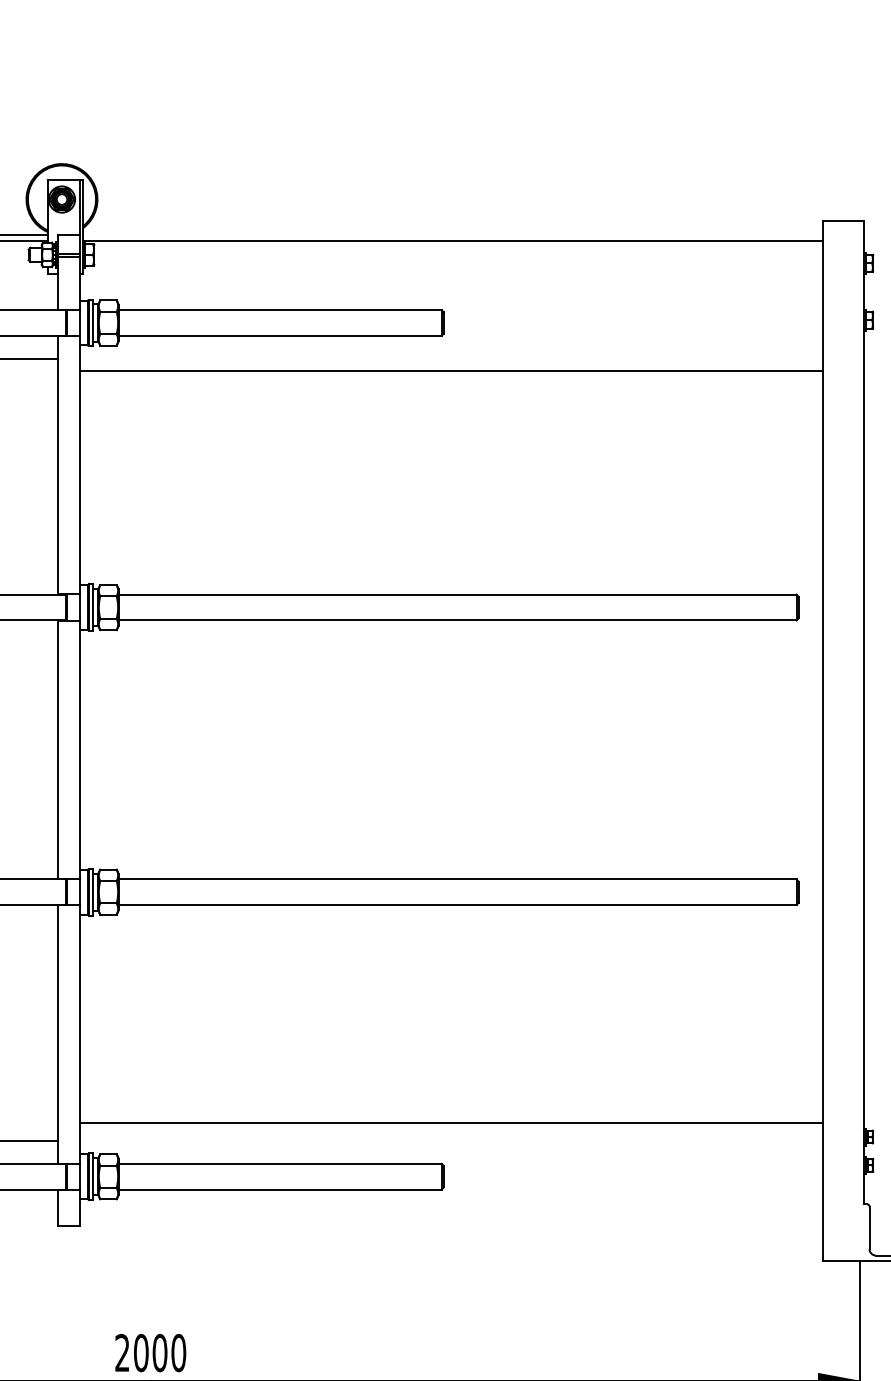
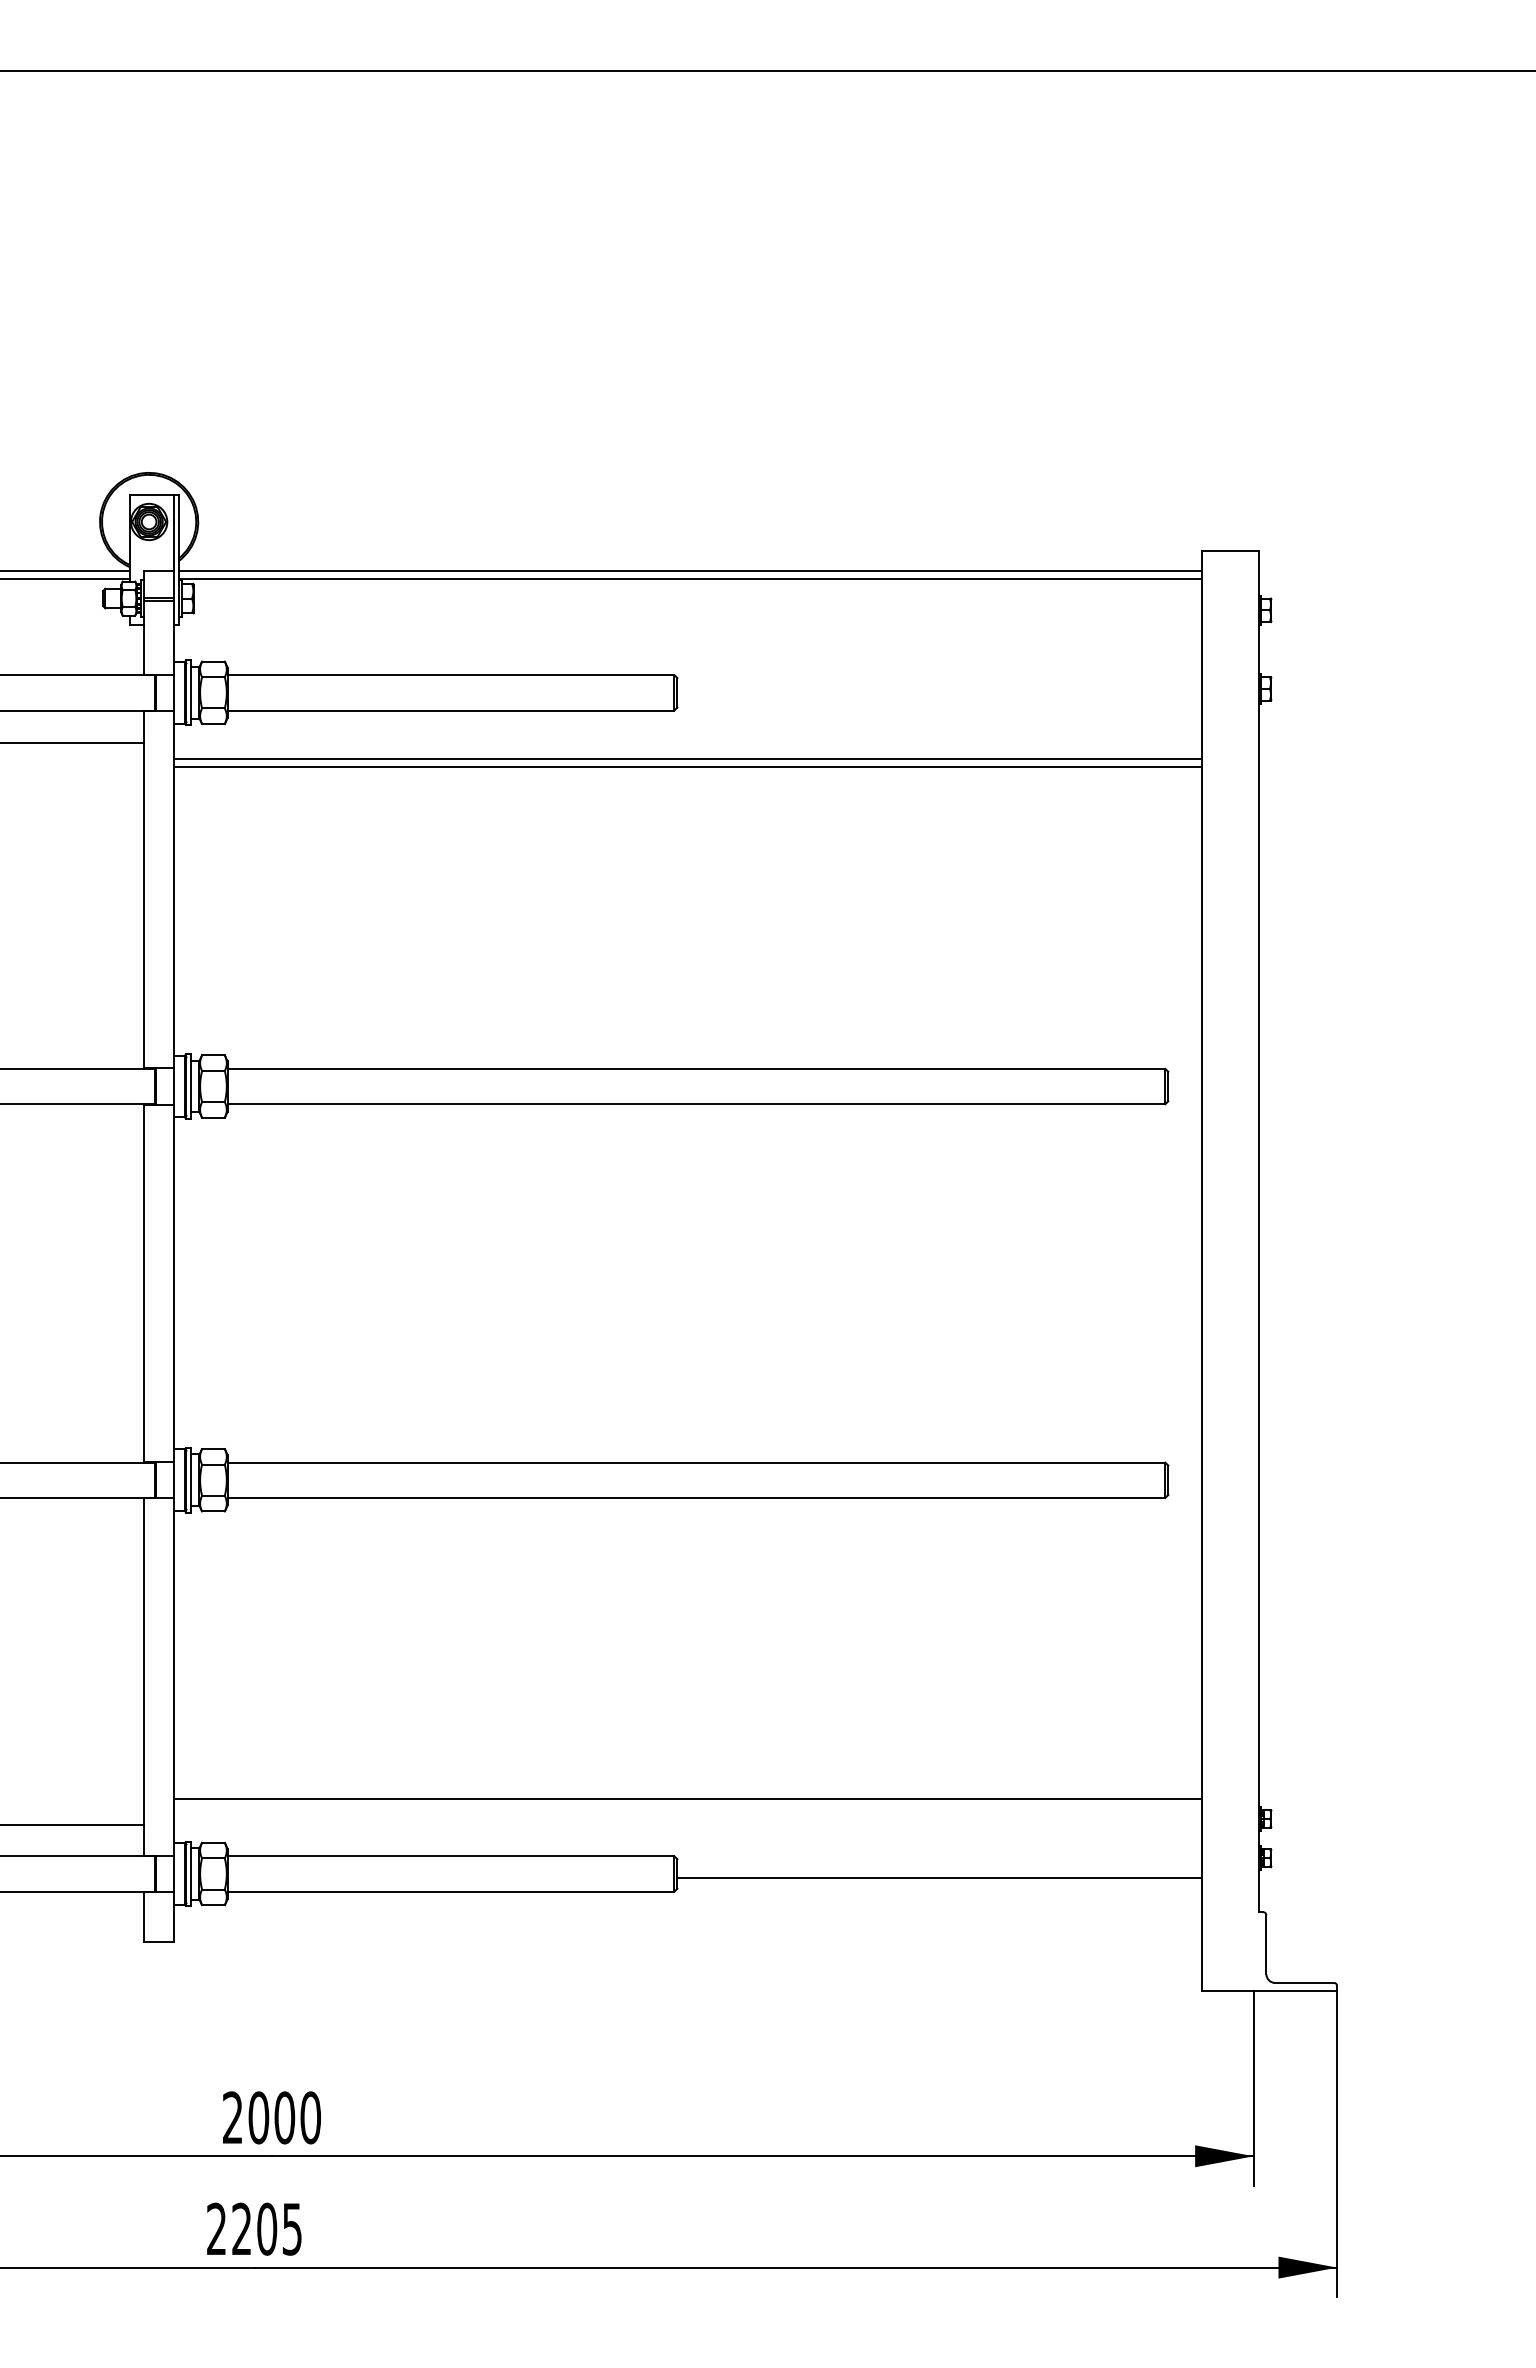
line: (452, 235) -> (689, 571), added
line: (451, 377) -> (687, 767), added
line: (633, 1179) -> (939, 1877), added

